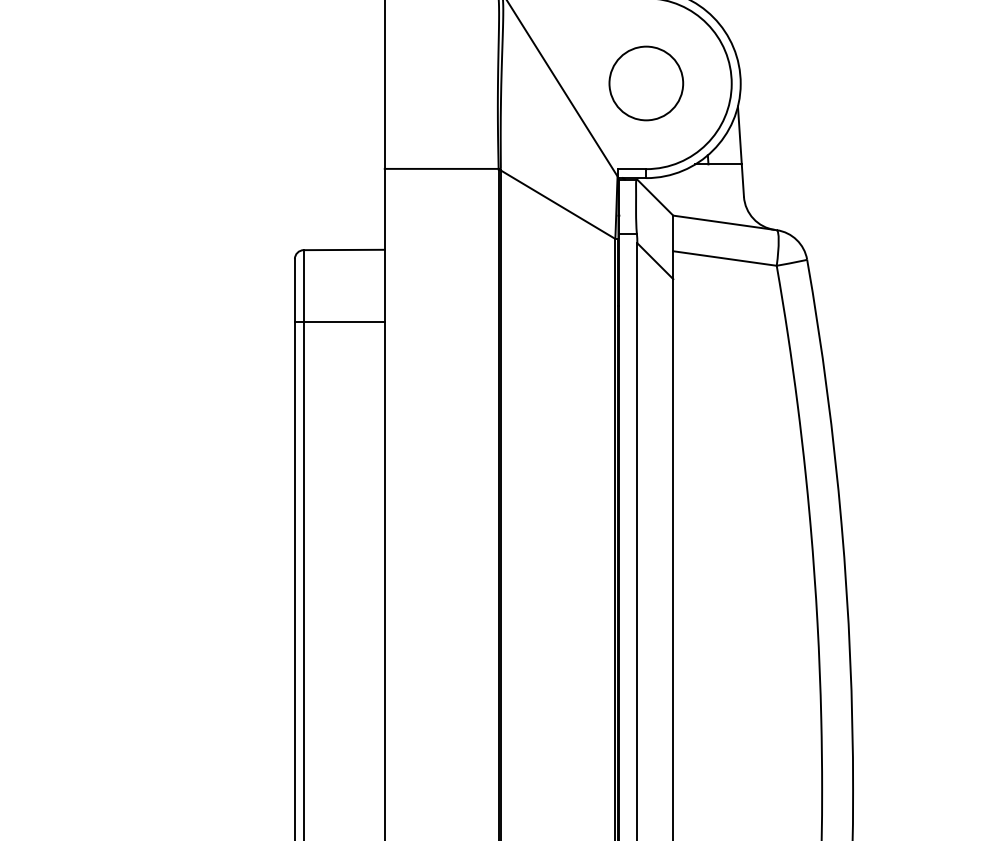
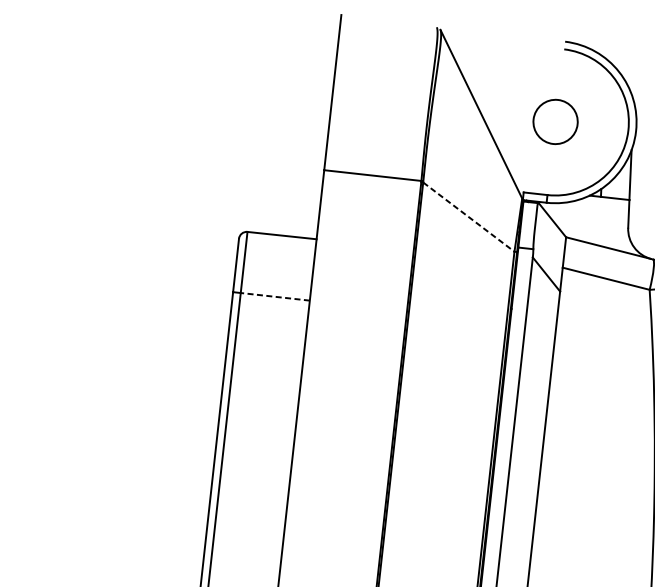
circle: (646, 83) -> (555, 121), size x0.7
line: (558, 204) -> (469, 216), solid -> dashed
line: (343, 321) -> (274, 296), solid -> dashed

